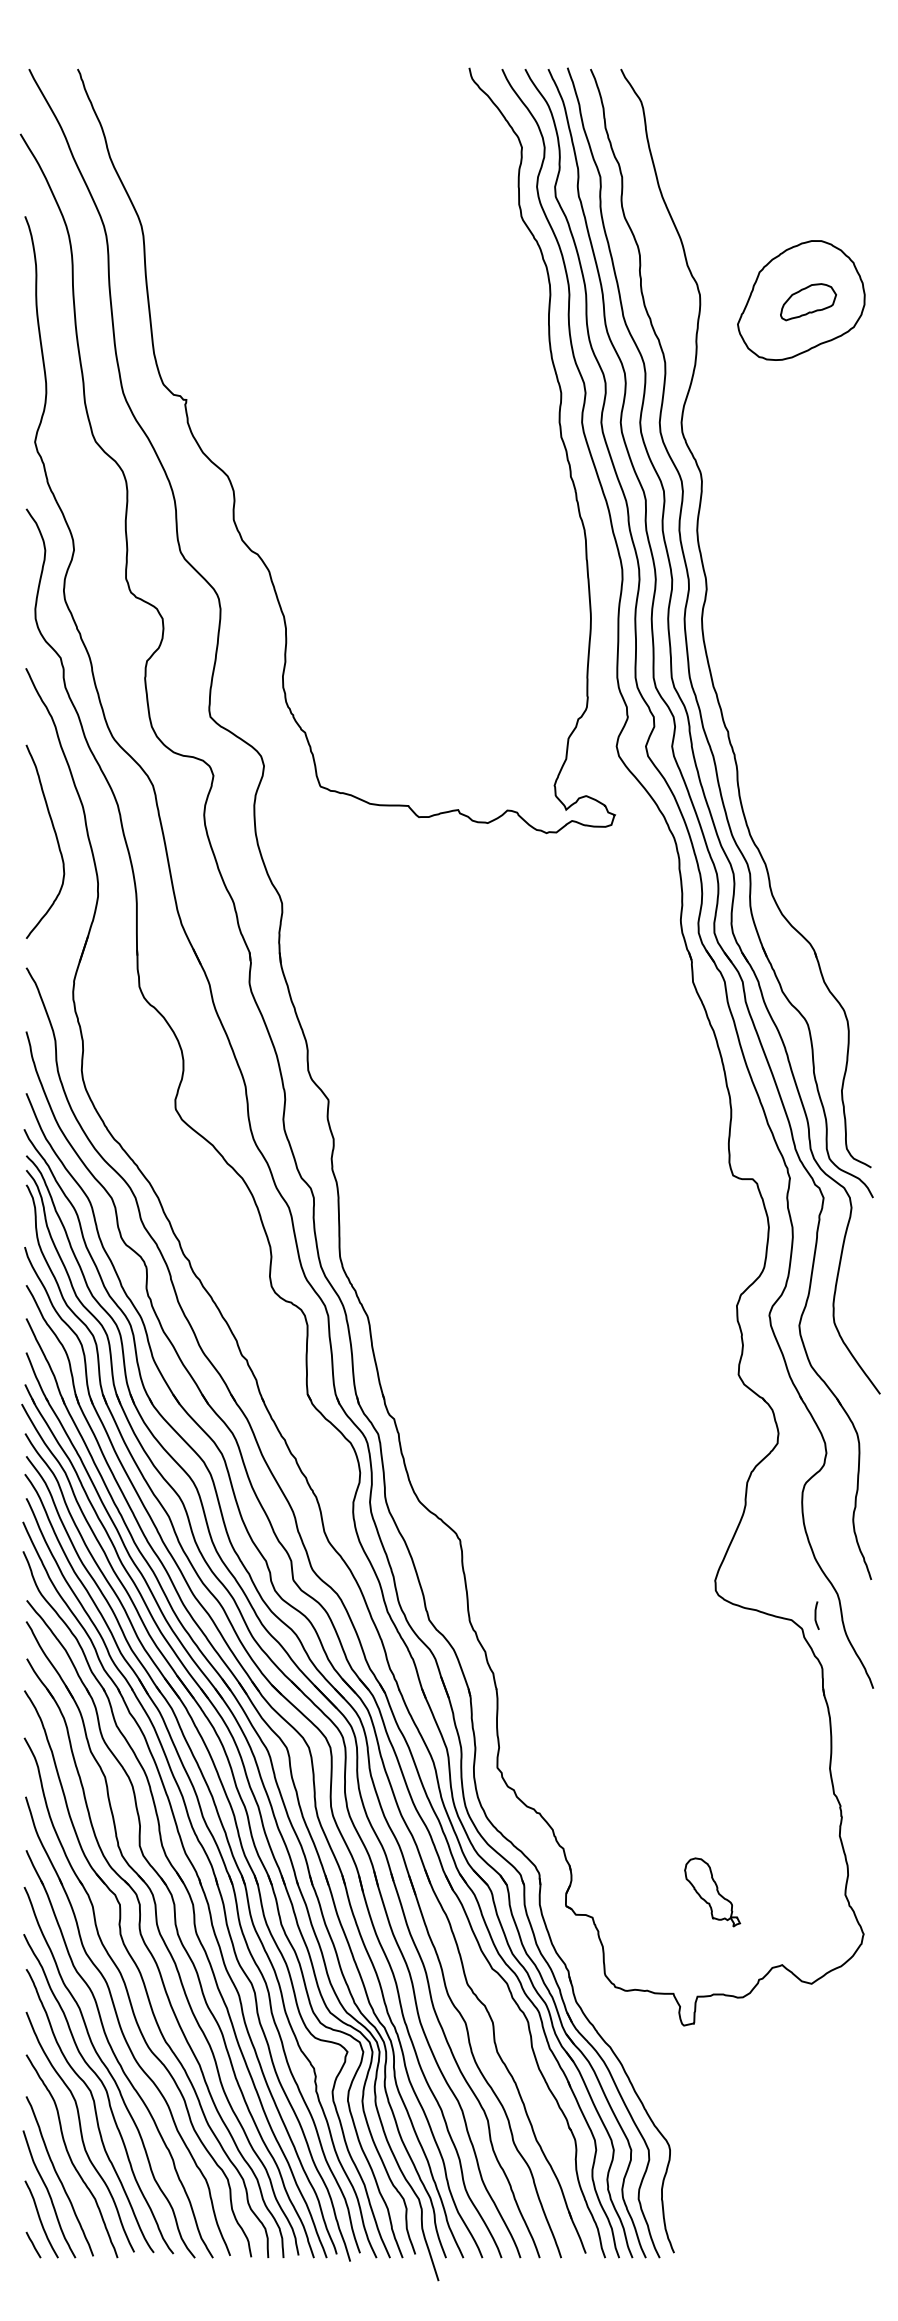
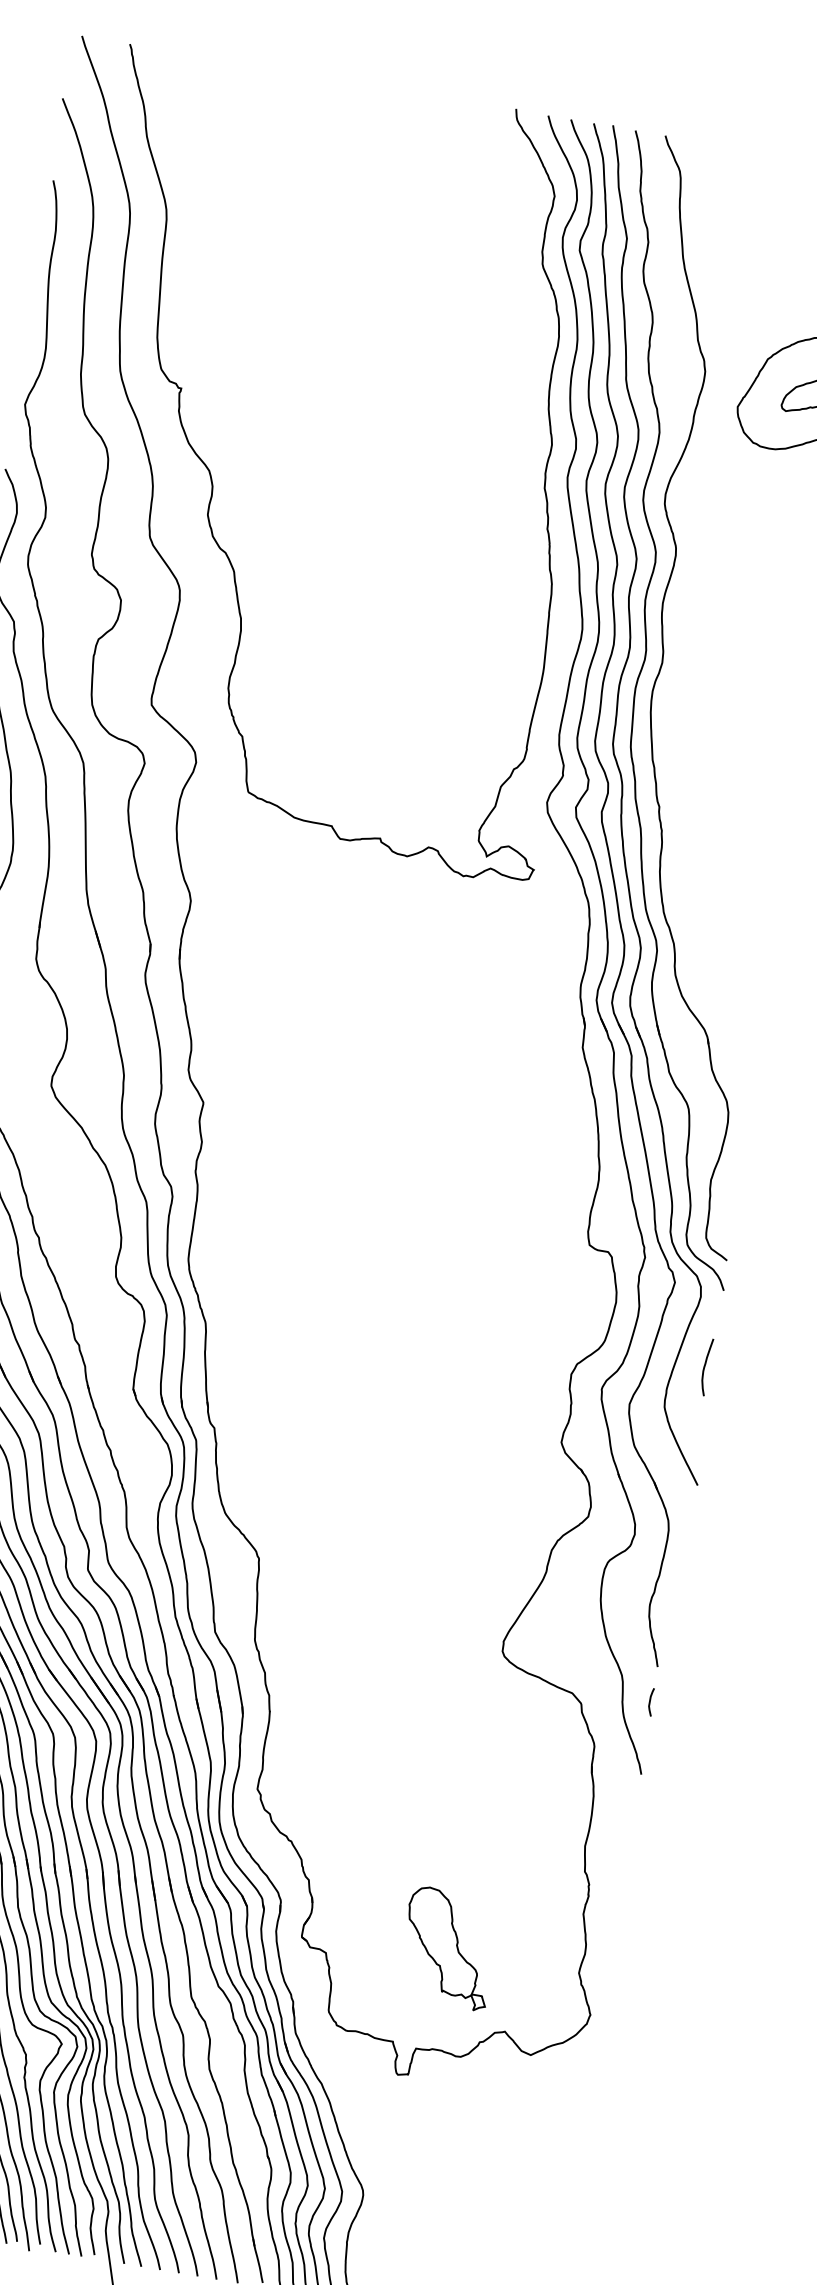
curve: (867, 1276) -> (705, 1367), added
curve: (816, 1615) -> (650, 1701), moved
part: (712, 1892) -> (448, 1948), size x1.67

